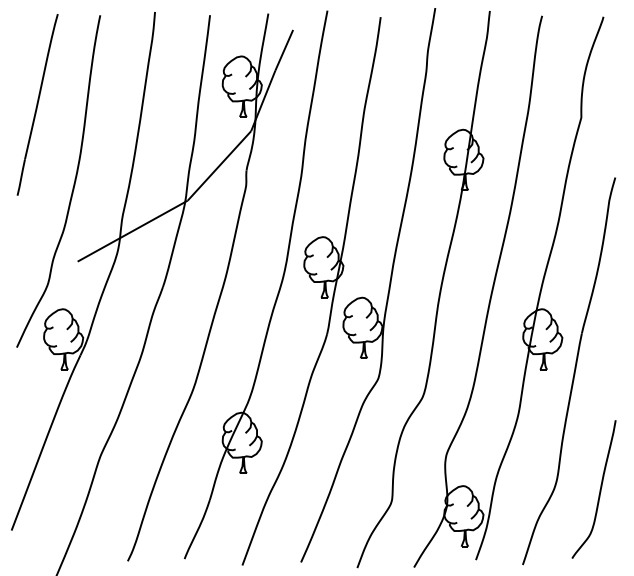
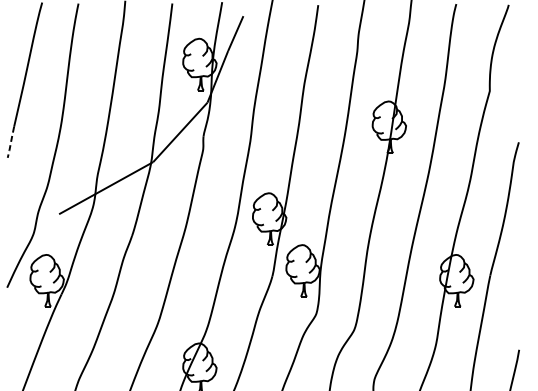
line: (21, 177) -> (11, 142), solid -> dashed

